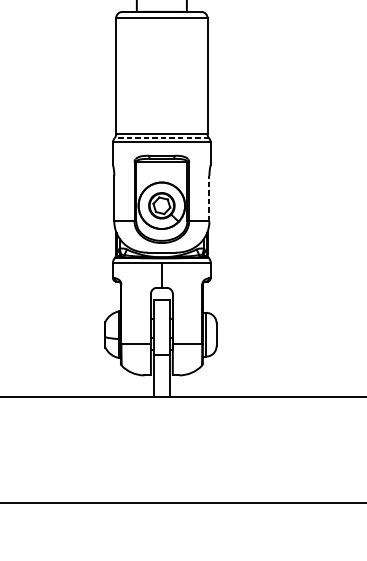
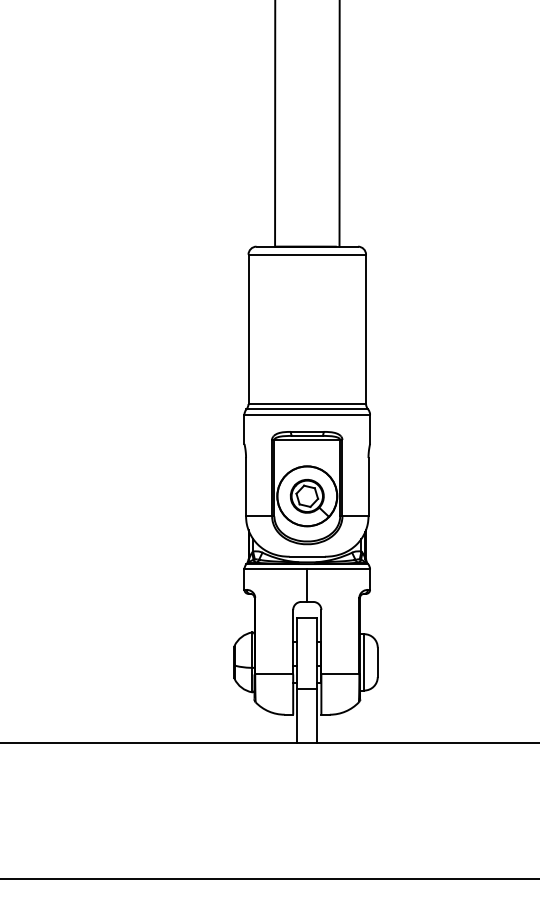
line: (162, 138) -> (307, 409), dashed -> solid
line: (209, 198) -> (368, 486), dashed -> solid

